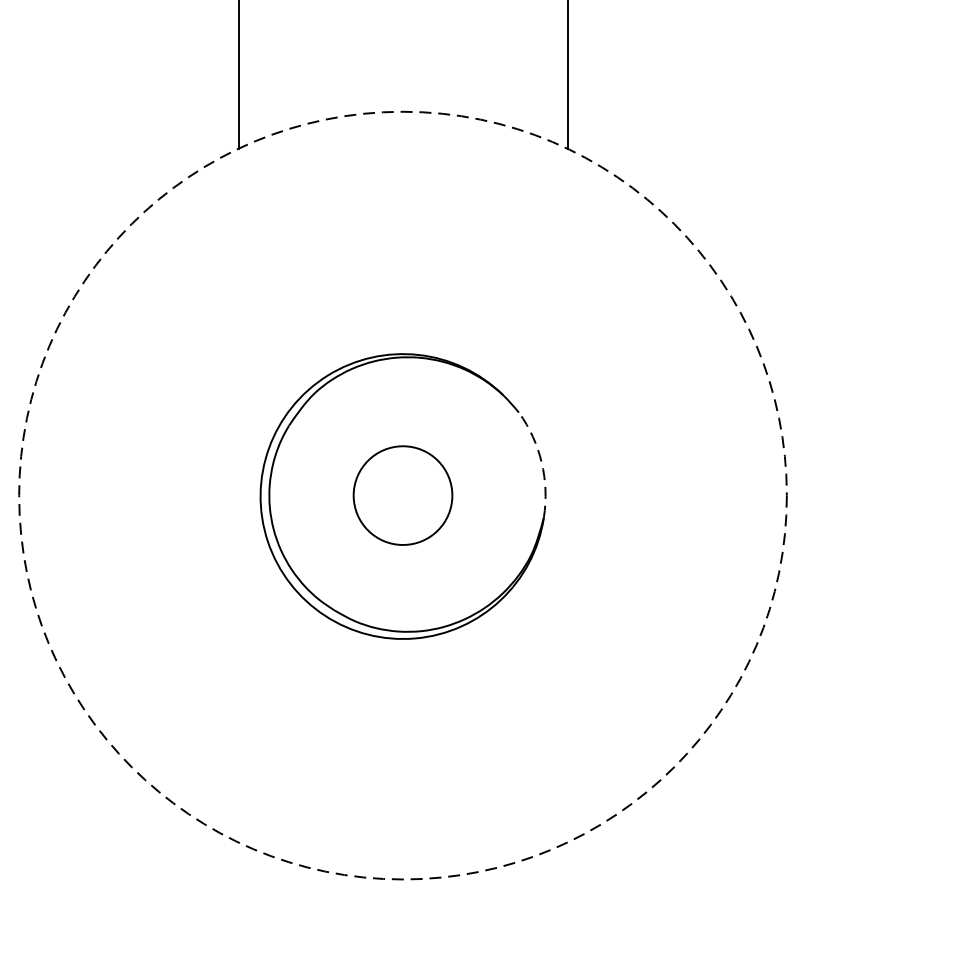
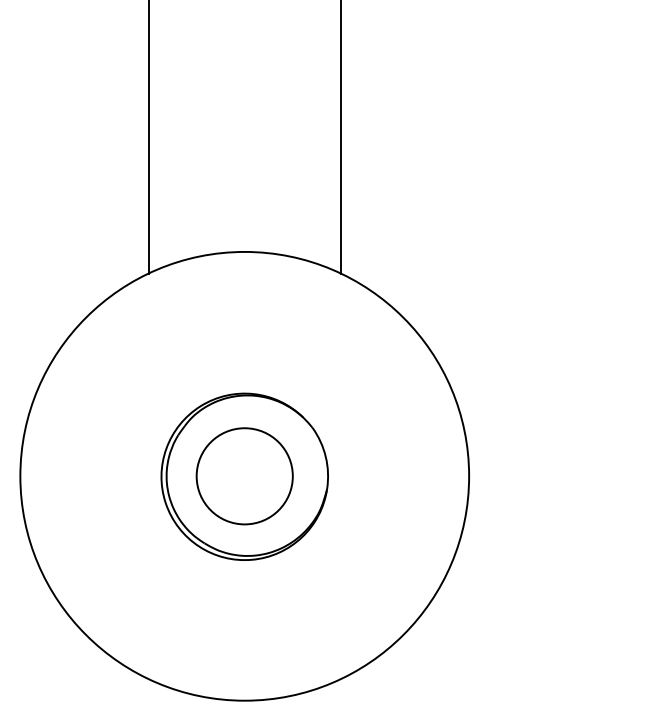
arc: (541, 463) -> (325, 457), dashed -> solid
circle: (402, 494) -> (244, 475), dashed -> solid
circle: (402, 495) -> (244, 476), size x1.67

